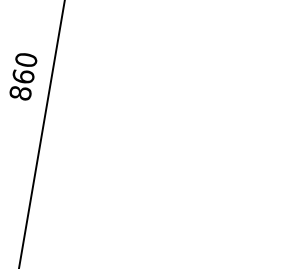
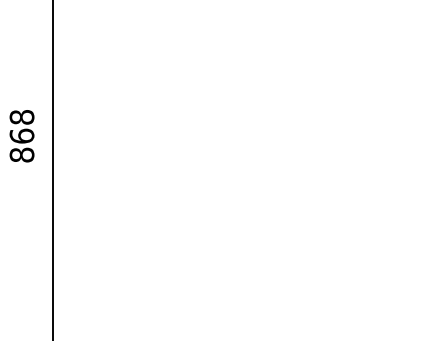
text: (26, 60) -> (22, 117), 860 -> 868

